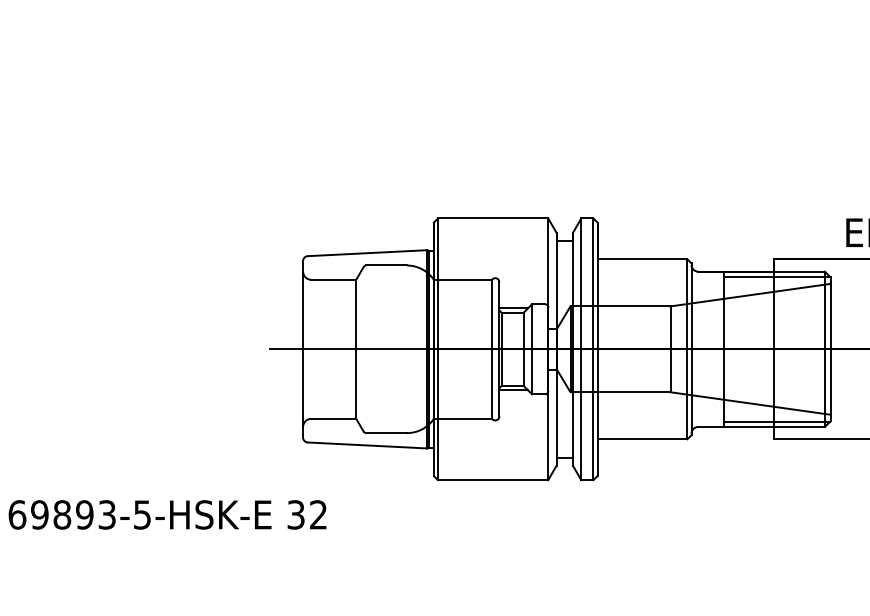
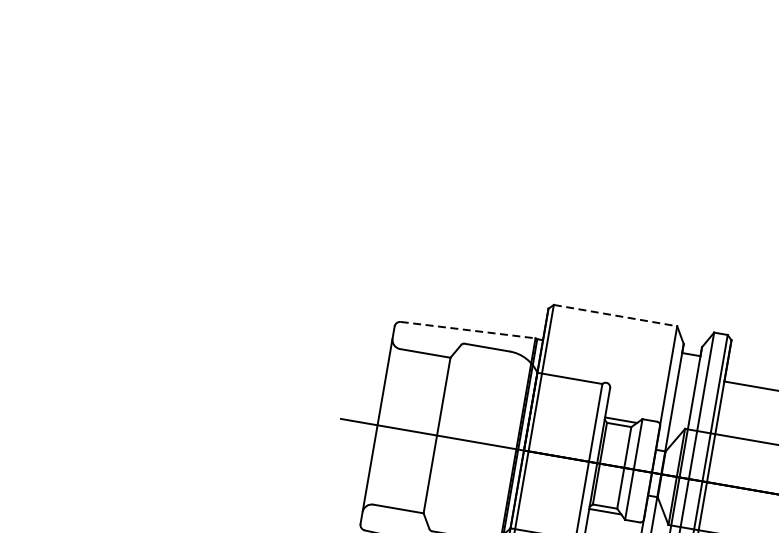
line: (493, 218) -> (615, 315), solid -> dashed
line: (367, 253) -> (468, 330), solid -> dashed

